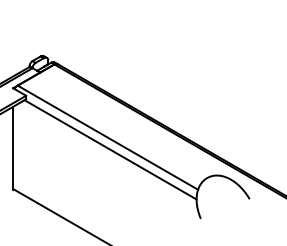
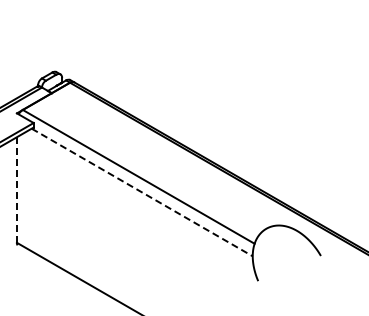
line: (12, 148) -> (16, 190), solid -> dashed
line: (110, 149) -> (142, 192), solid -> dashed

